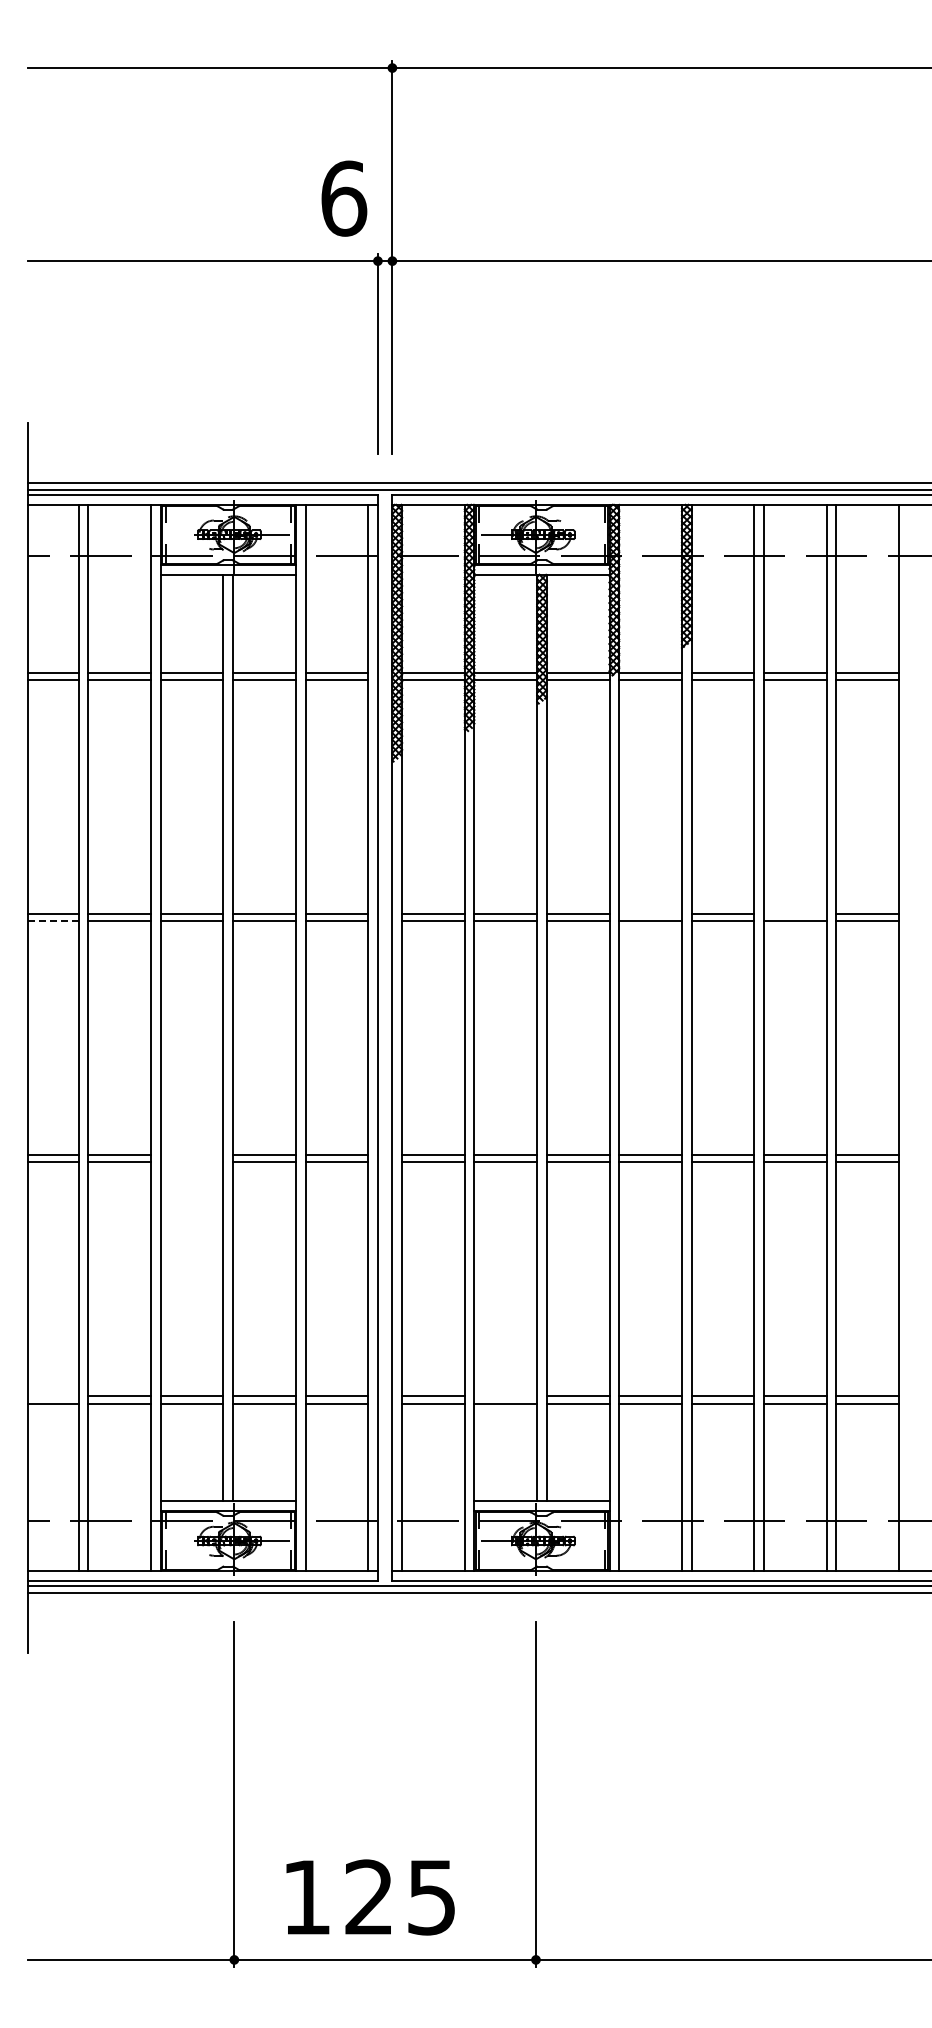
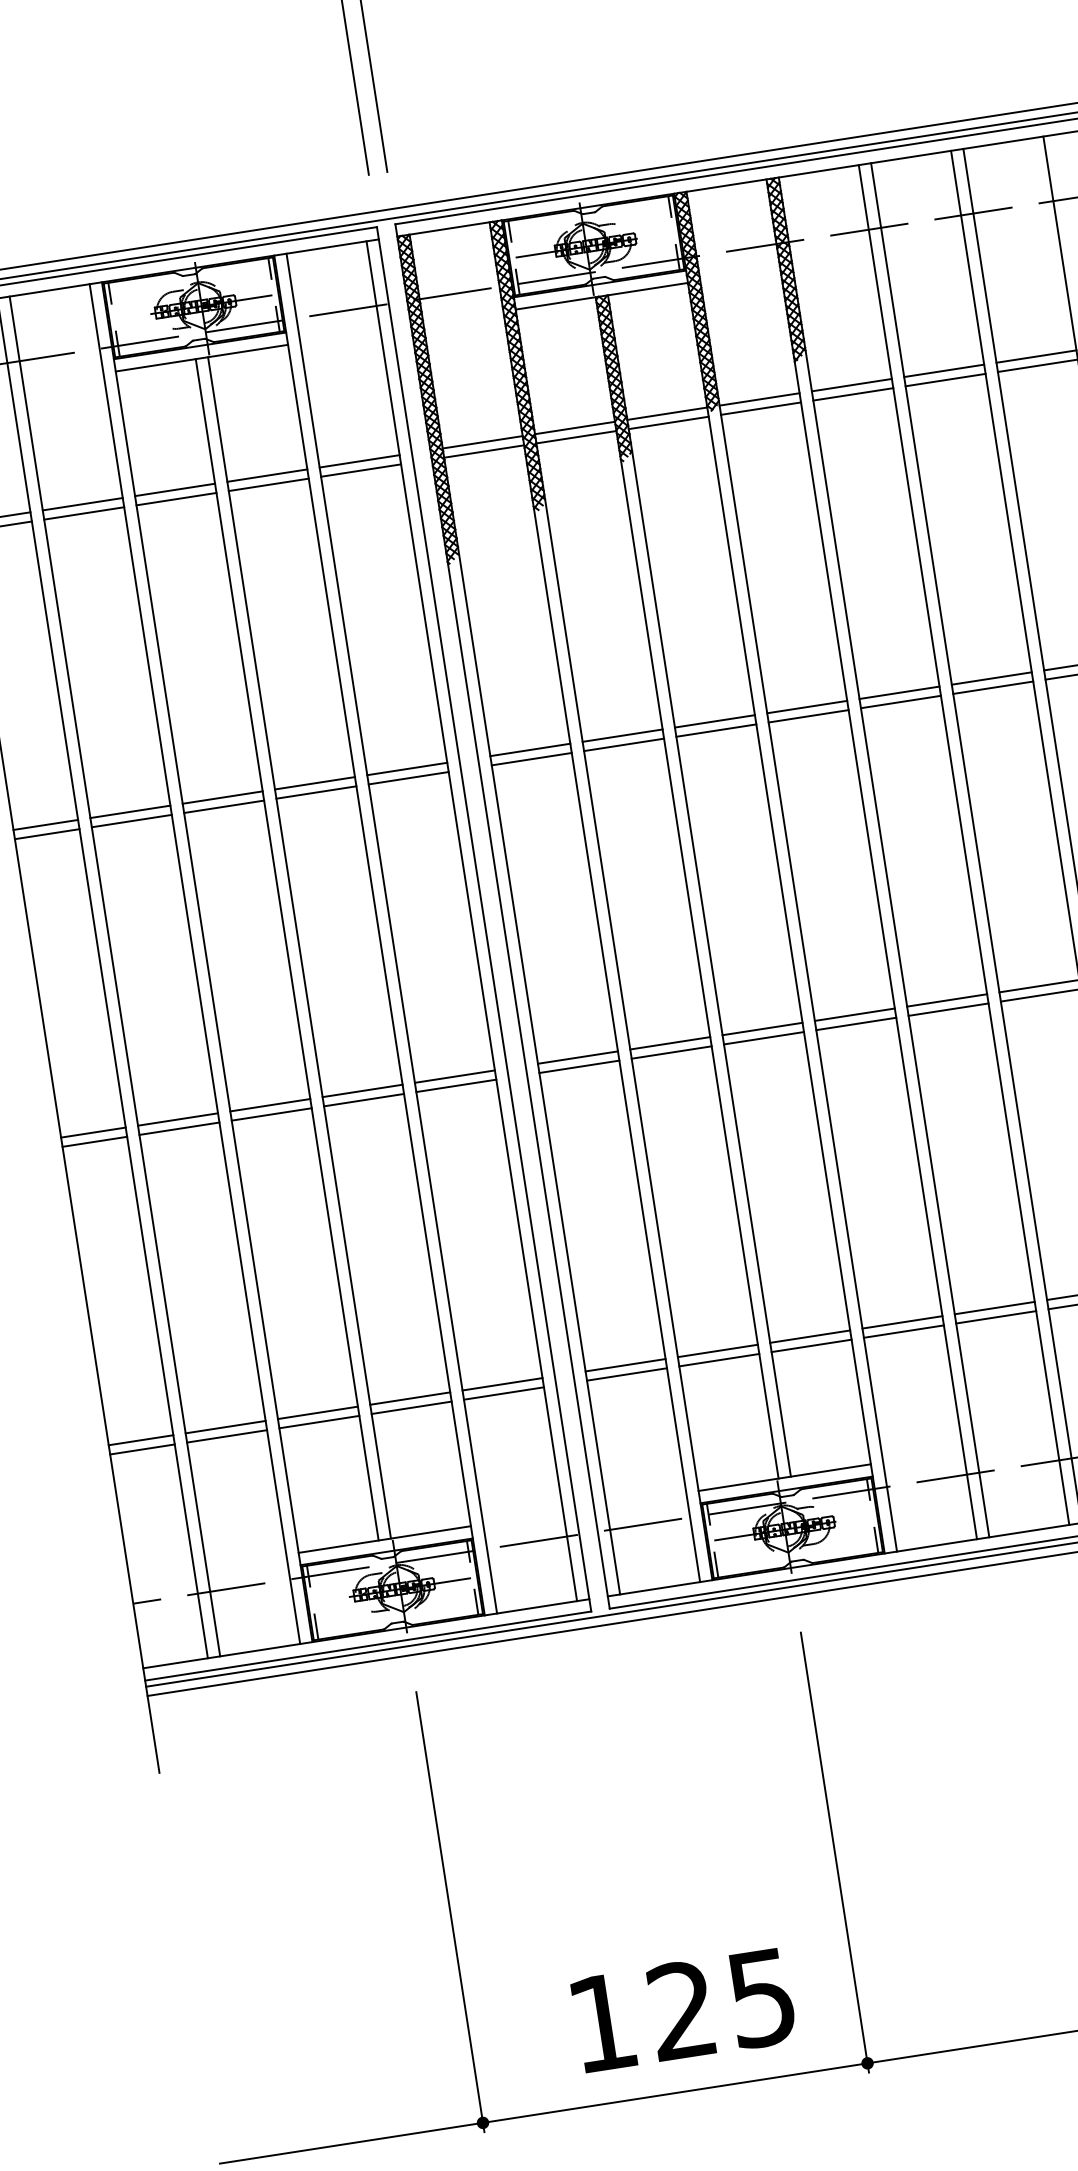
line: (650, 913) -> (807, 706), added
line: (795, 913) -> (991, 678), added
line: (52, 921) -> (46, 834), dashed -> solid
line: (191, 1155) -> (269, 1105), added
line: (191, 1162) -> (270, 1114), added
line: (53, 1396) -> (141, 1440), added
line: (505, 1396) -> (717, 1351), added
text: (370, 1897) -> (683, 2010), moved

